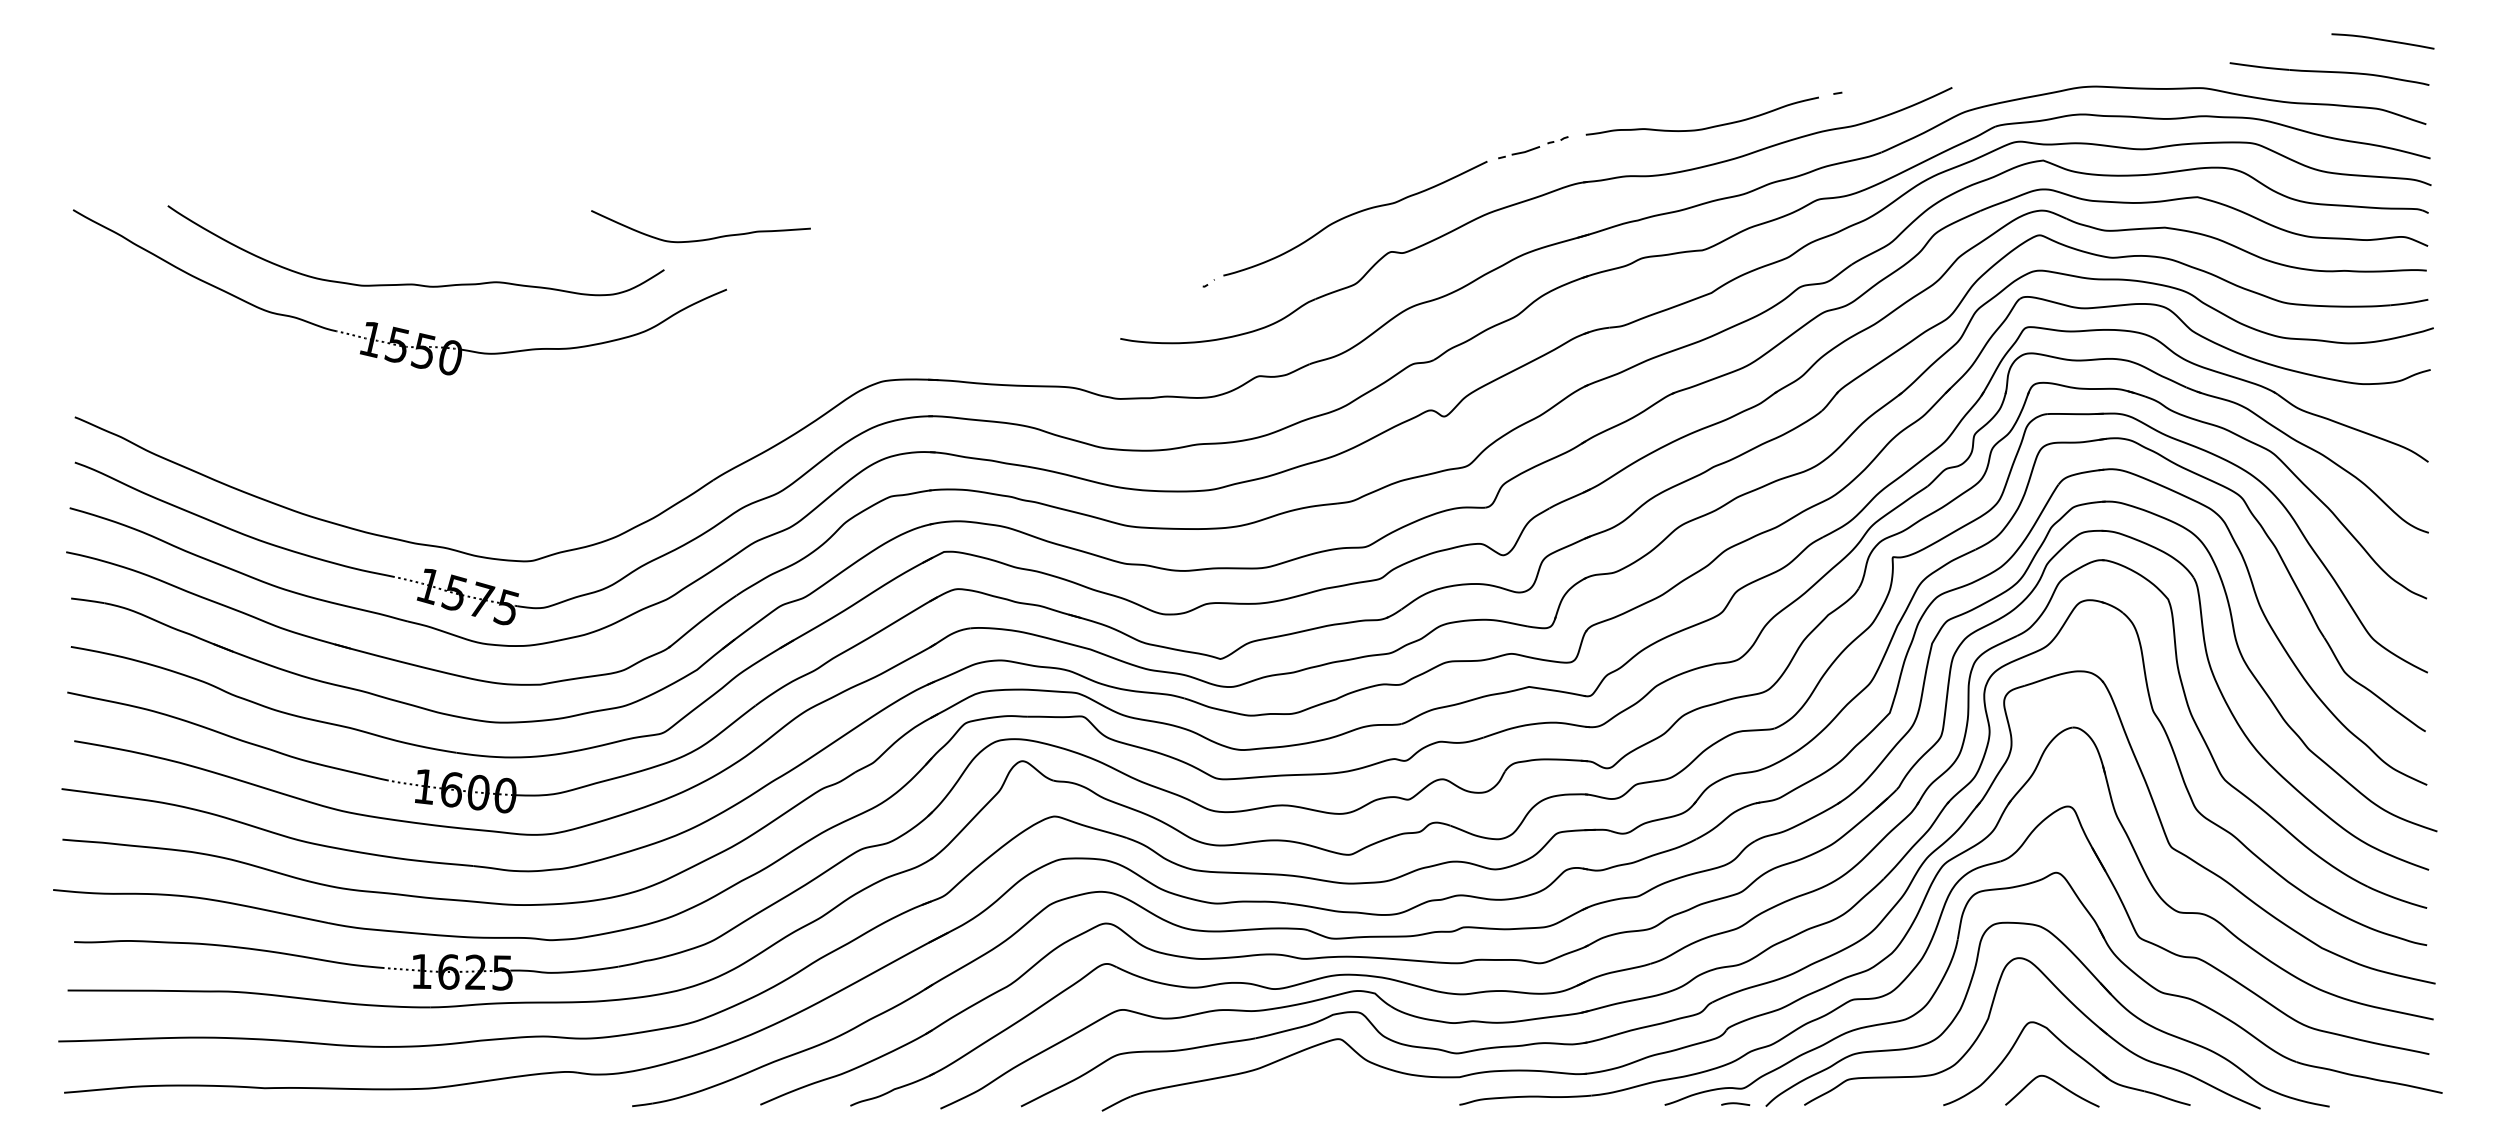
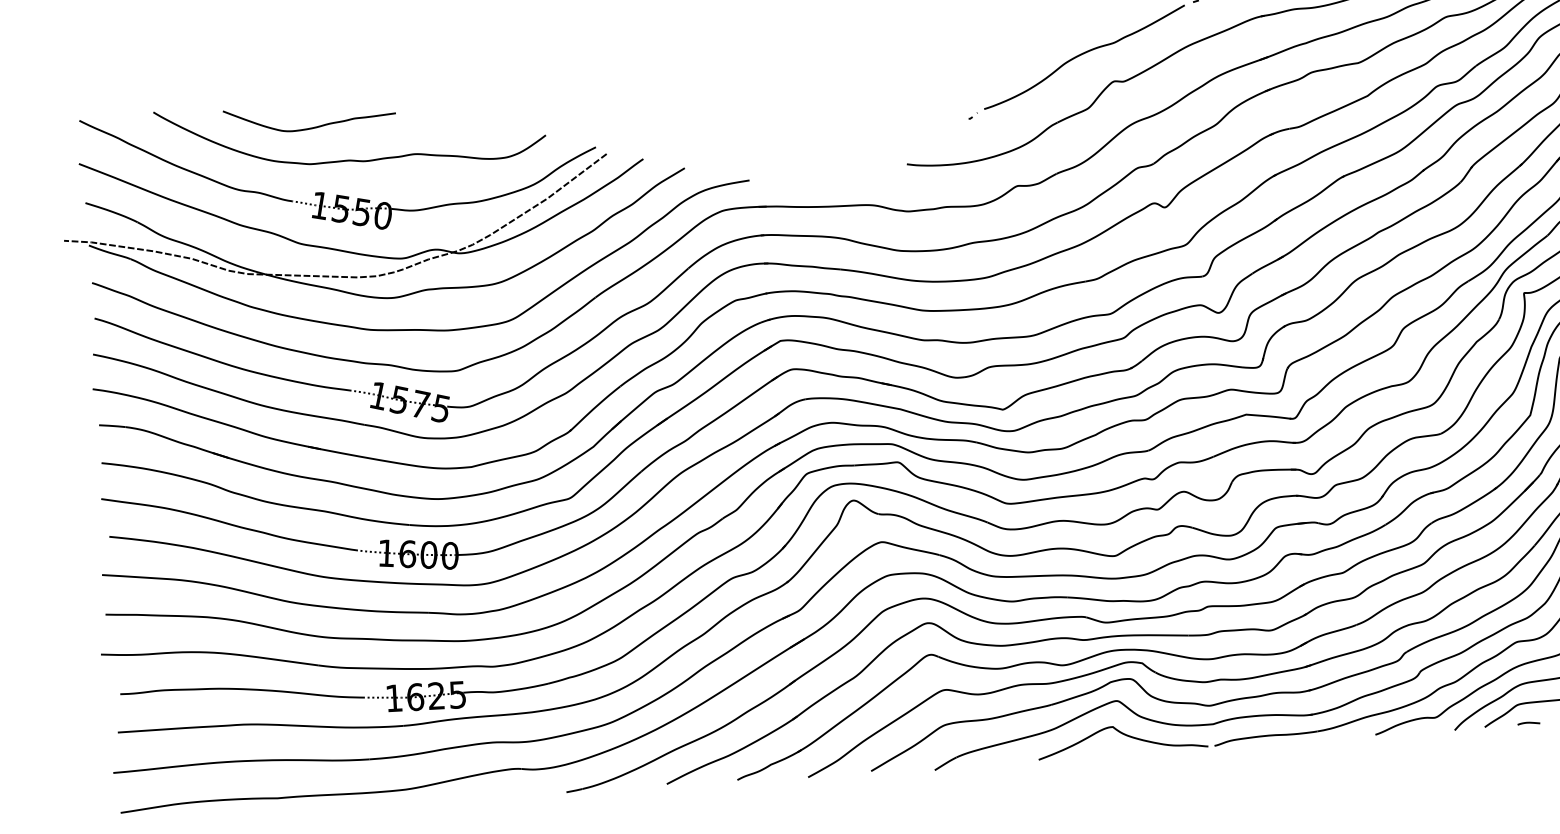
curve: (700, 239) -> (310, 127), moved
part: (486, 409) -> (414, 254), added
curve: (1346, 1083) -> (1124, 735), added
line: (1735, 1103) -> (1528, 722), moved

